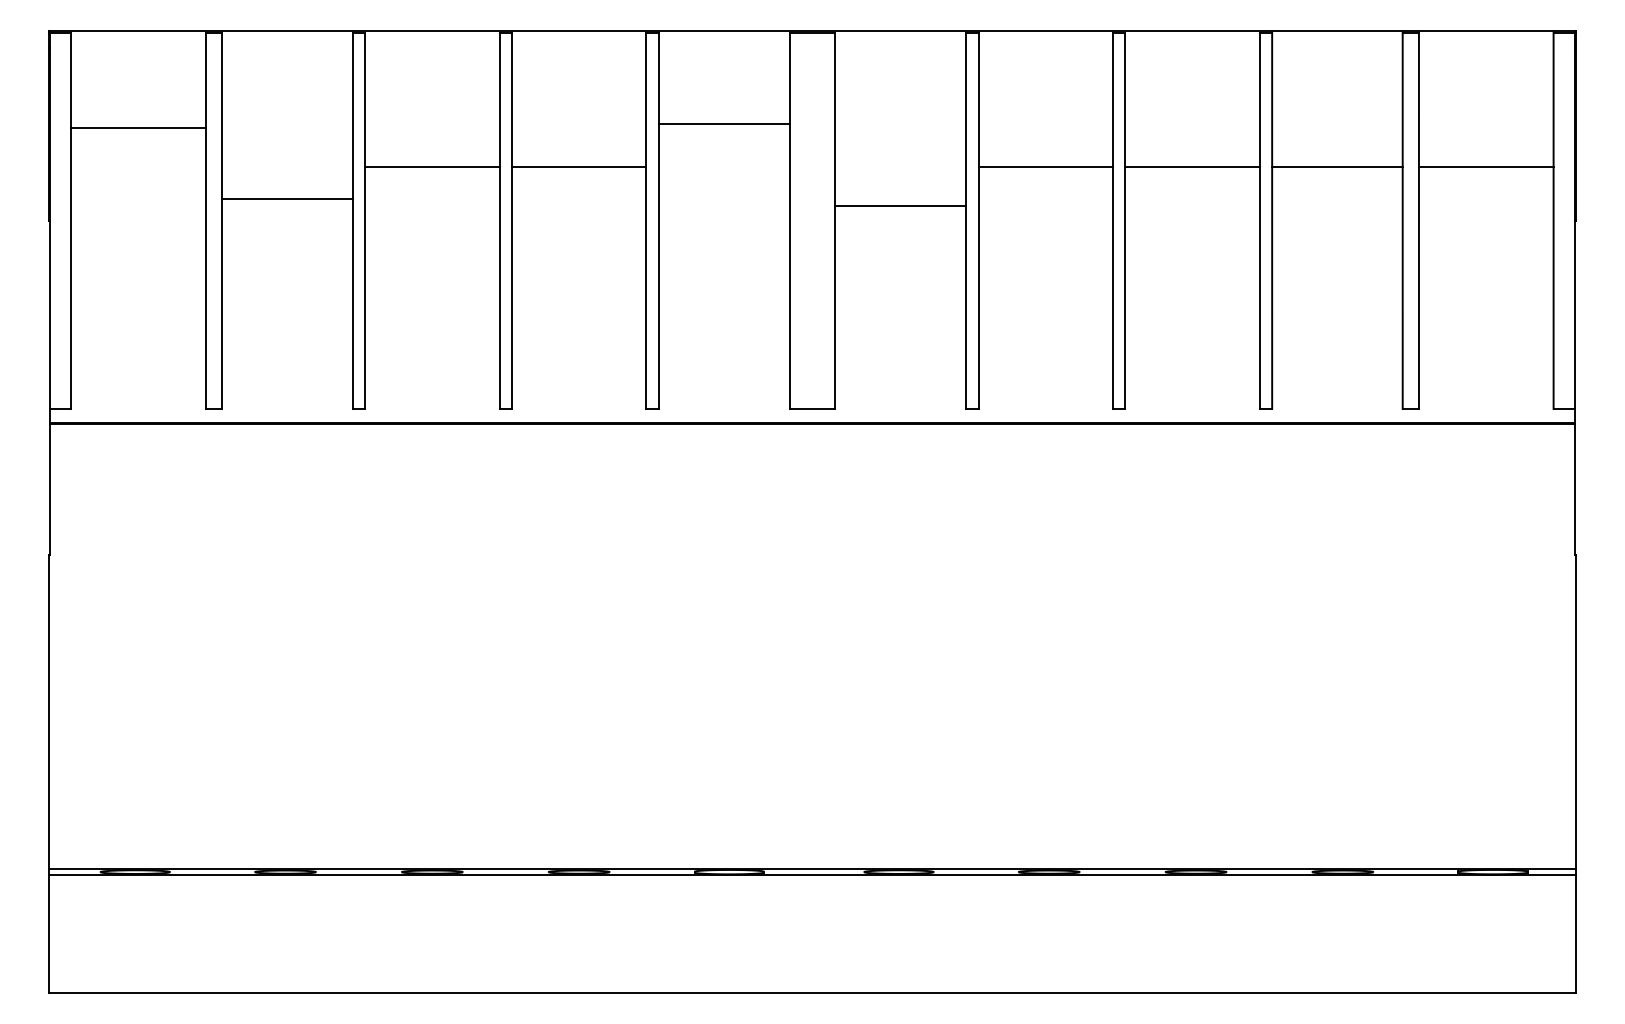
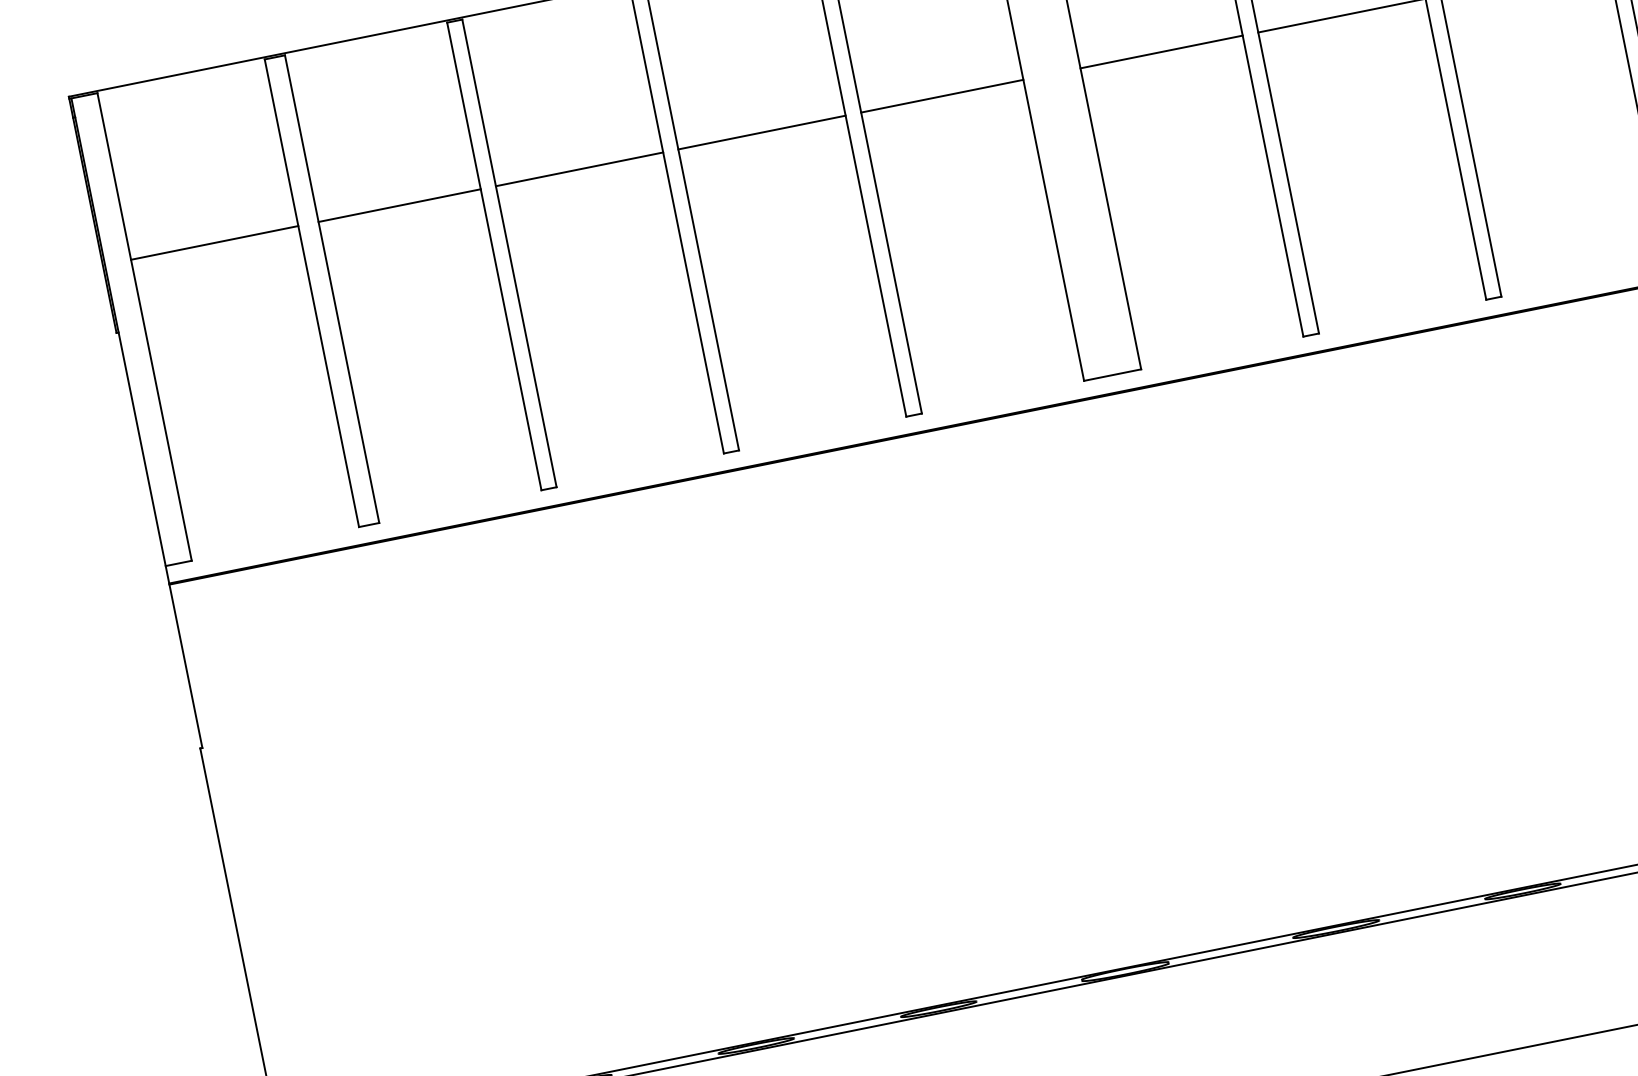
line: (723, 123) -> (941, 96), moved
line: (138, 127) -> (214, 242), moved
line: (287, 198) -> (399, 205), moved
line: (900, 205) -> (1161, 51), moved

